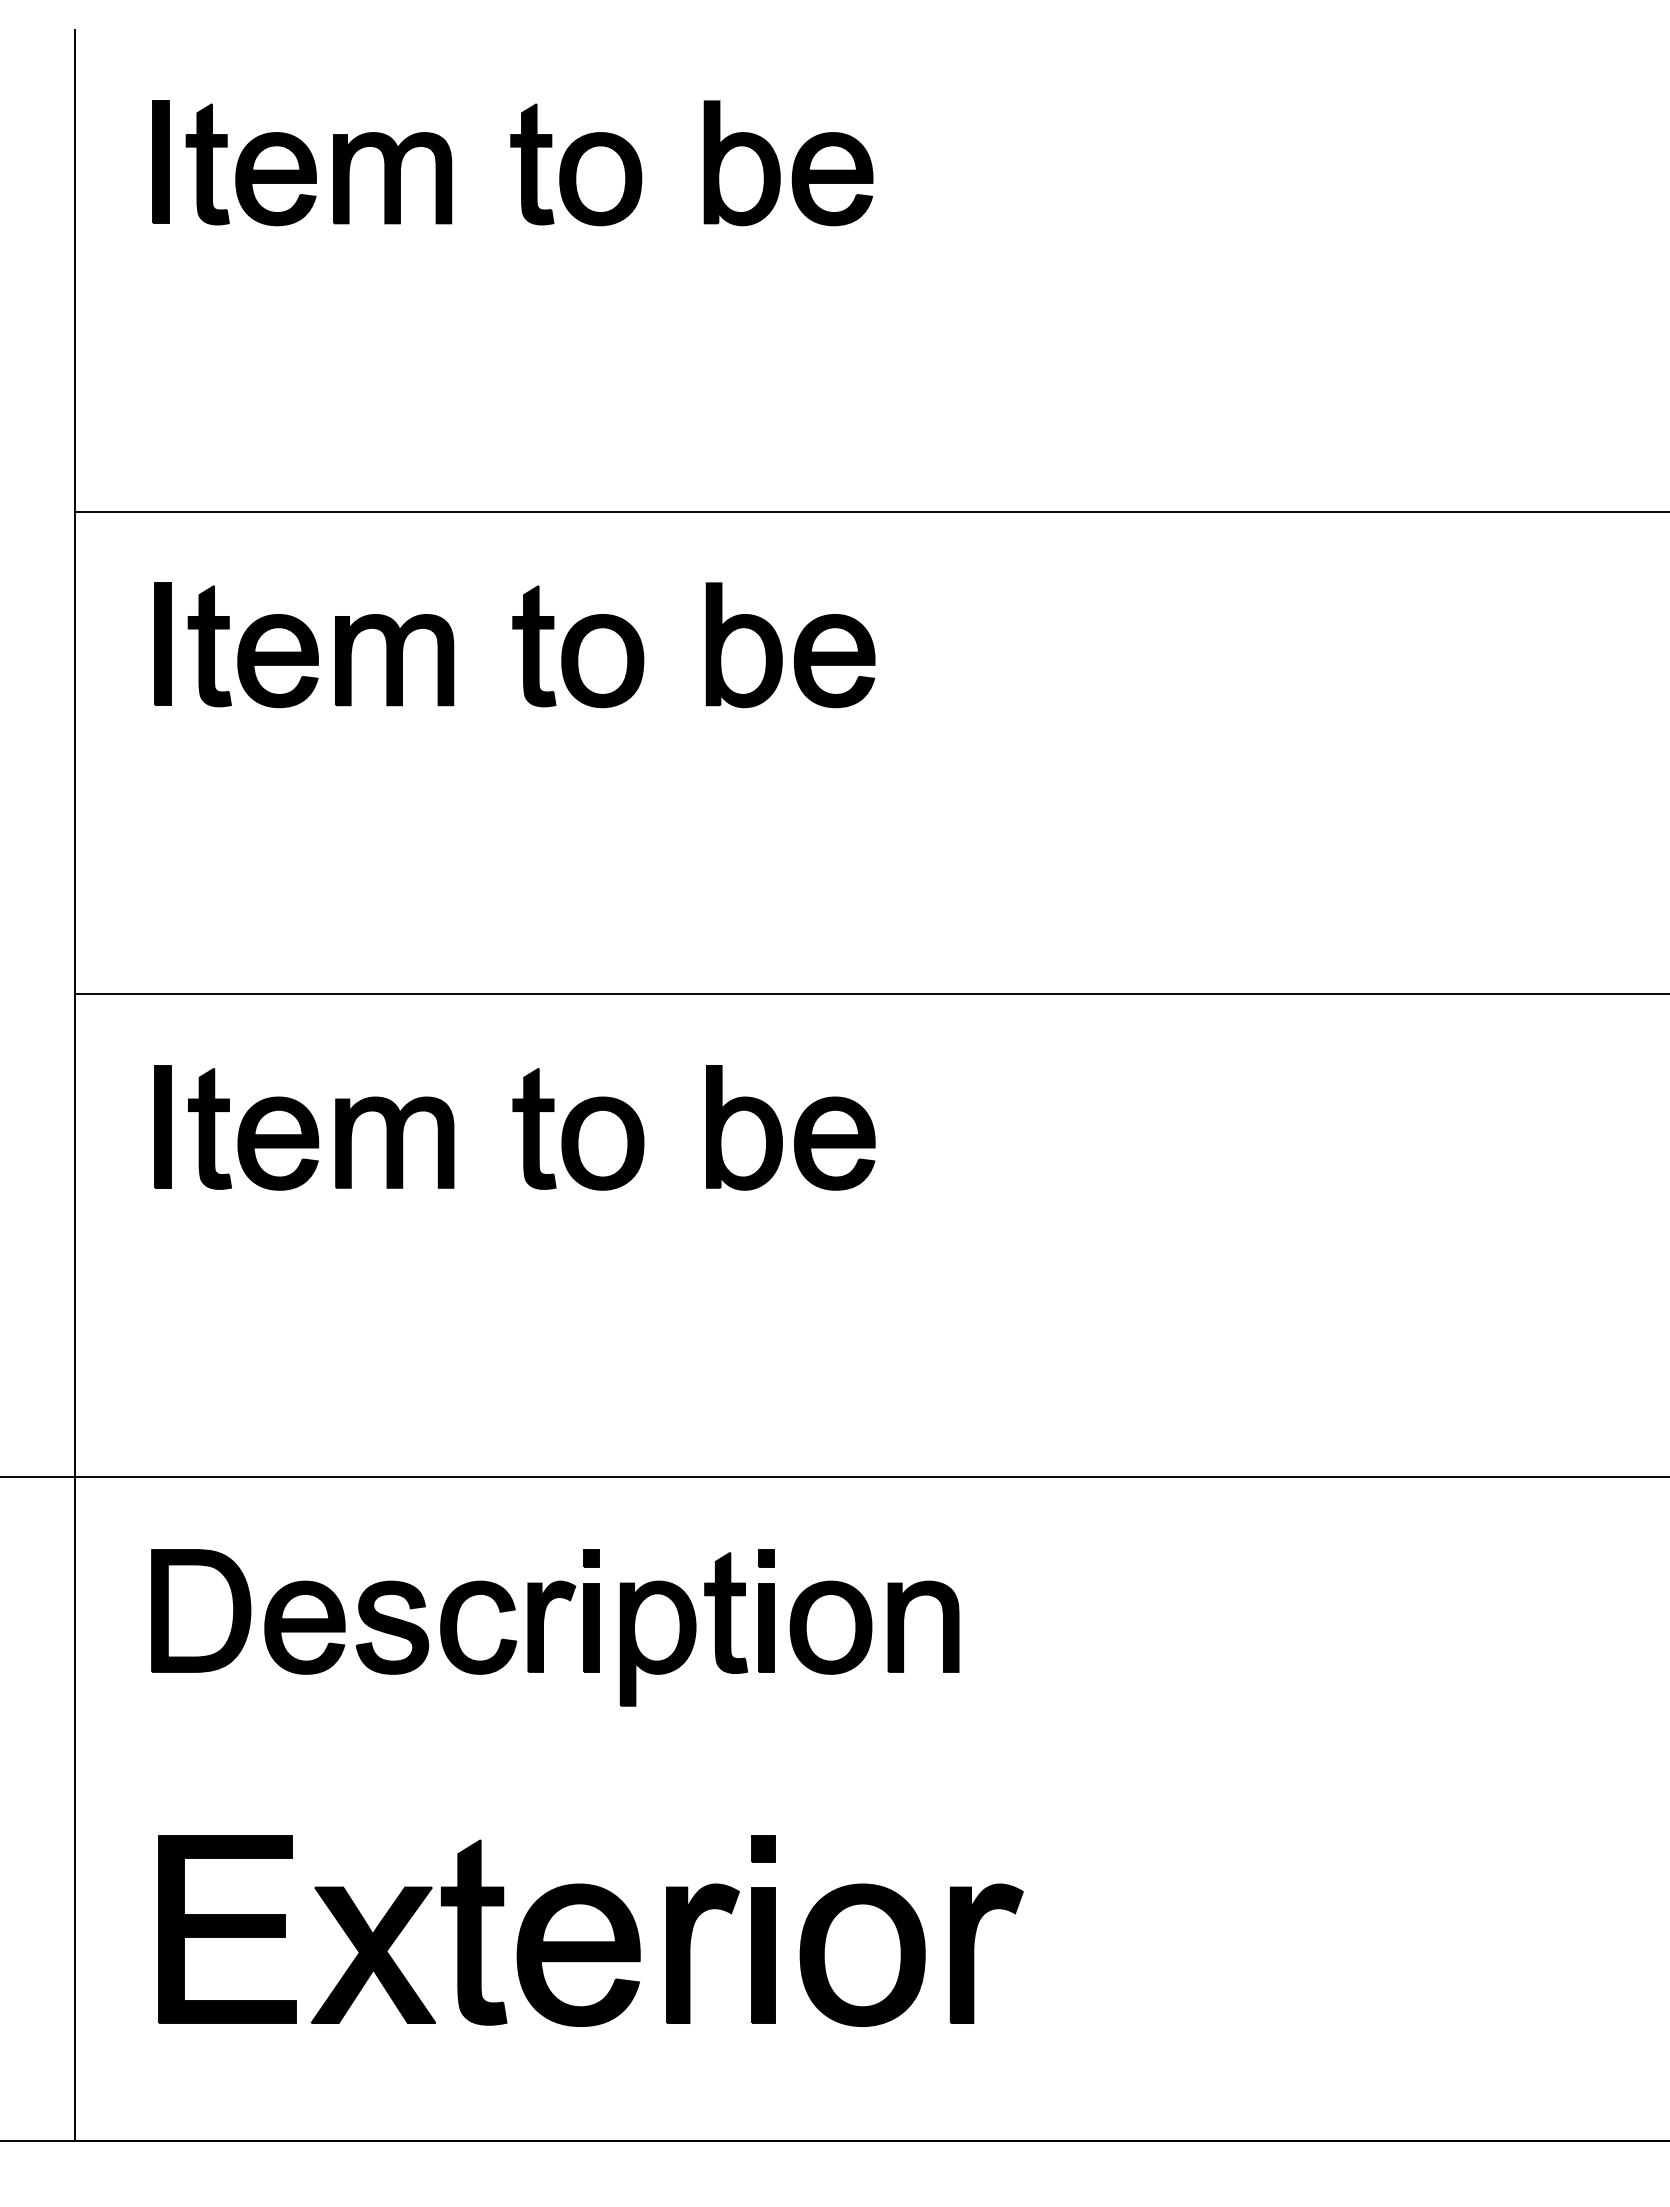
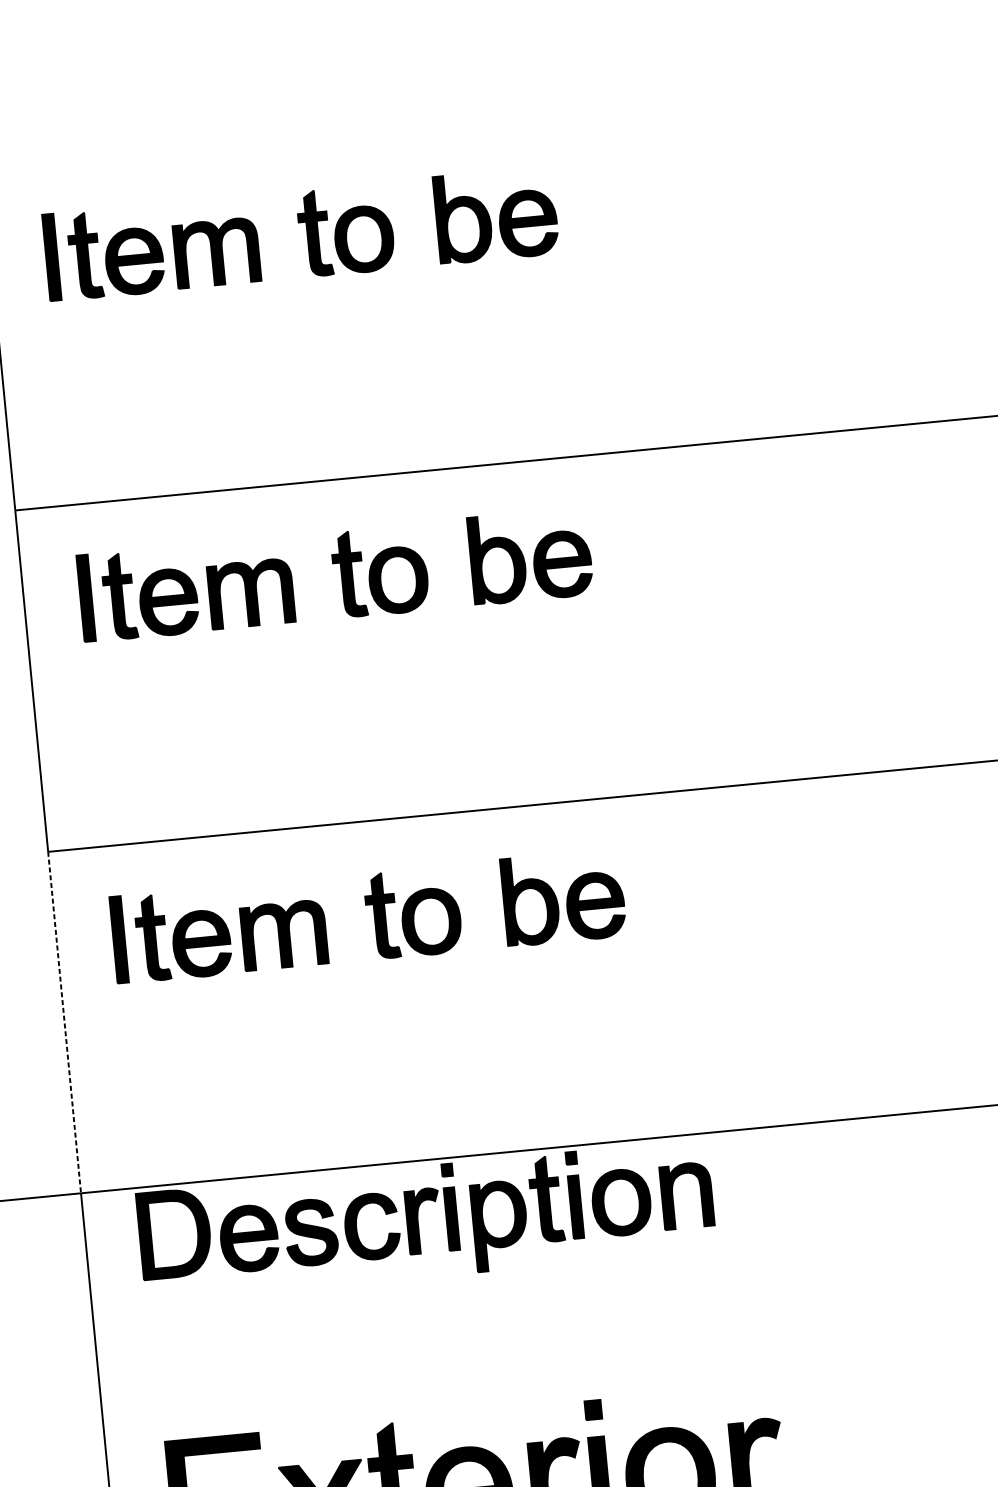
line: (75, 1235) -> (64, 1022), solid -> dashed
part: (543, 1627) -> (418, 1222), moved

